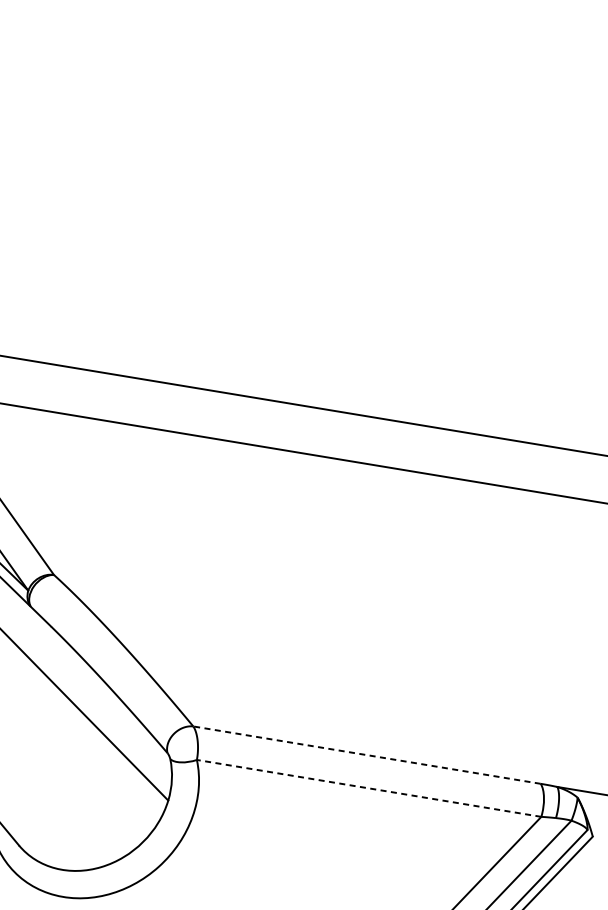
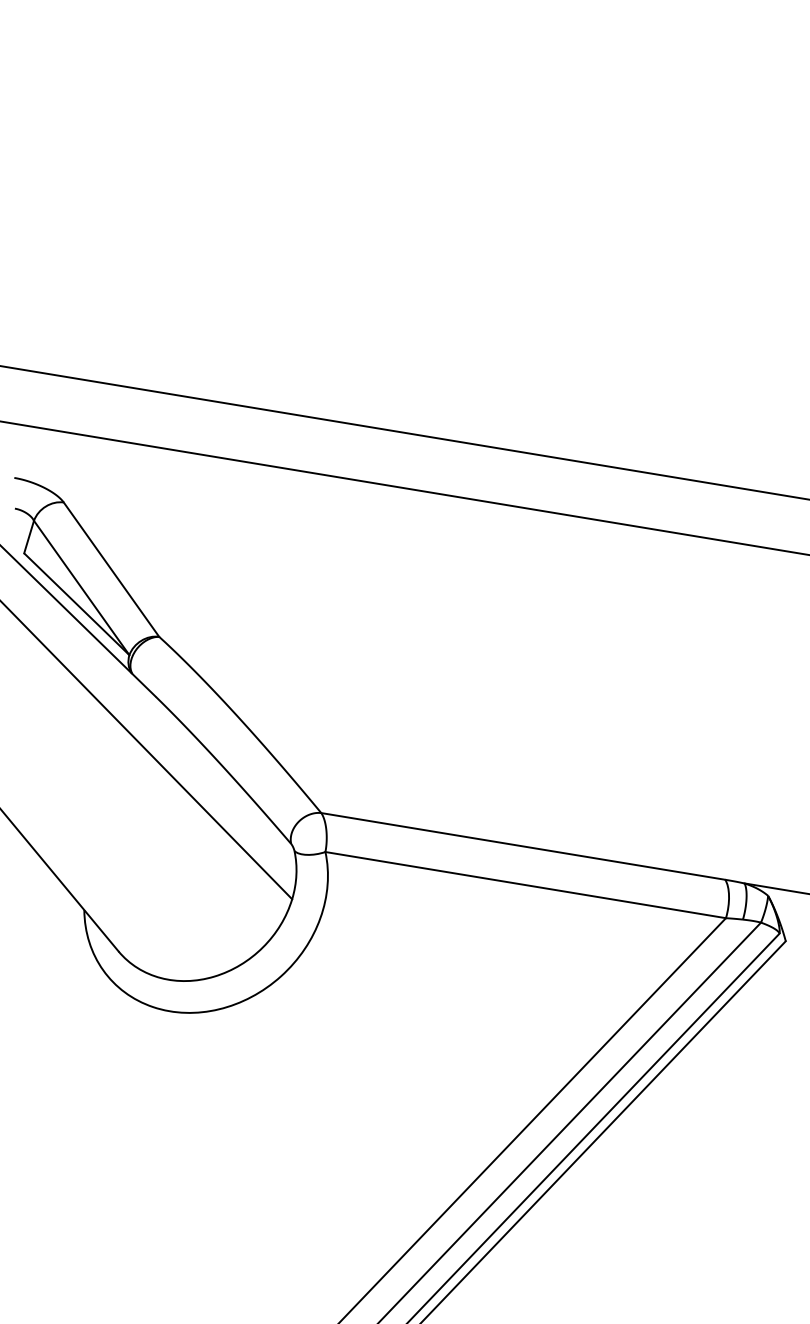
line: (367, 755) -> (523, 846), dashed -> solid
line: (368, 788) -> (525, 885), dashed -> solid

